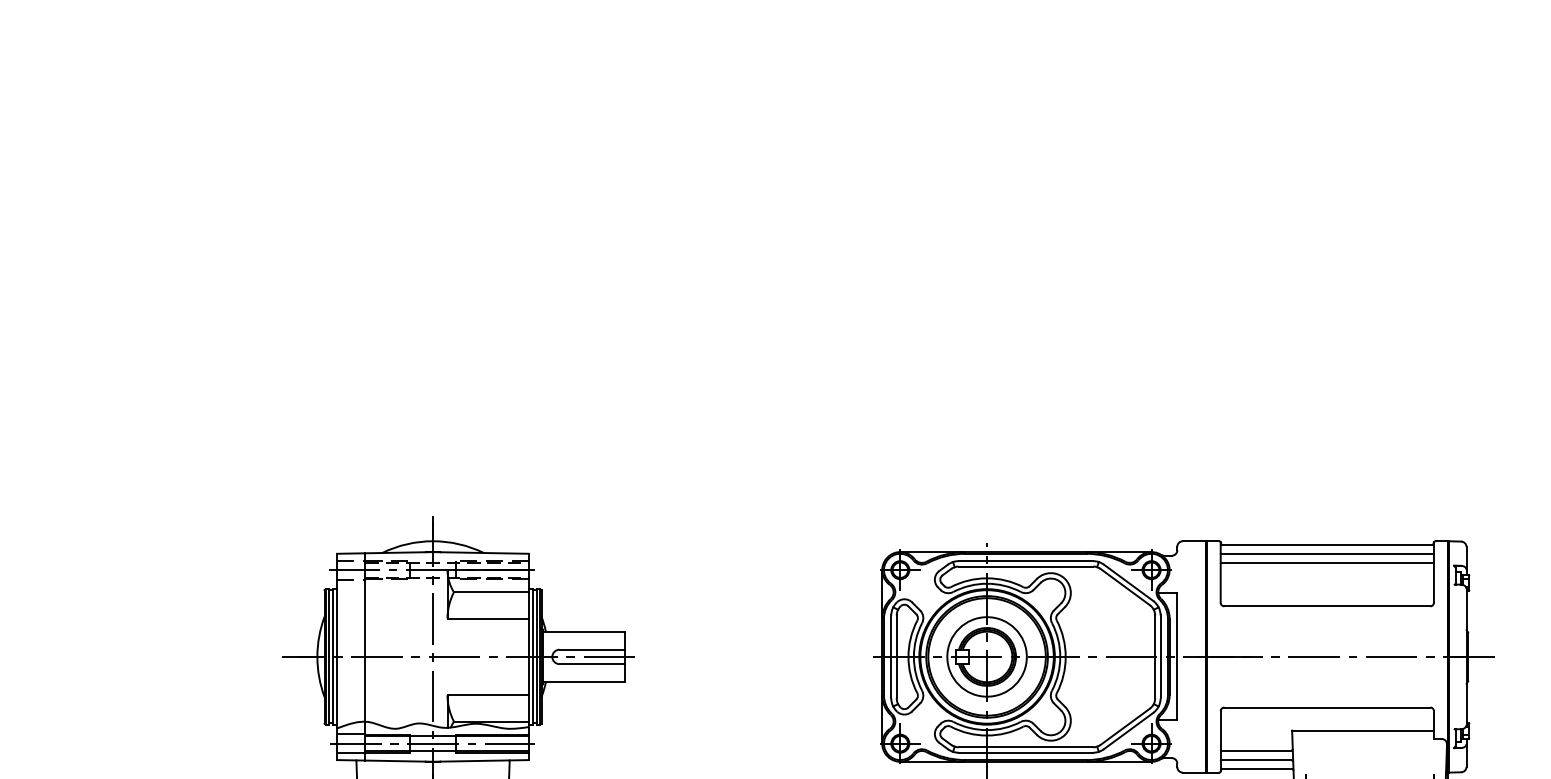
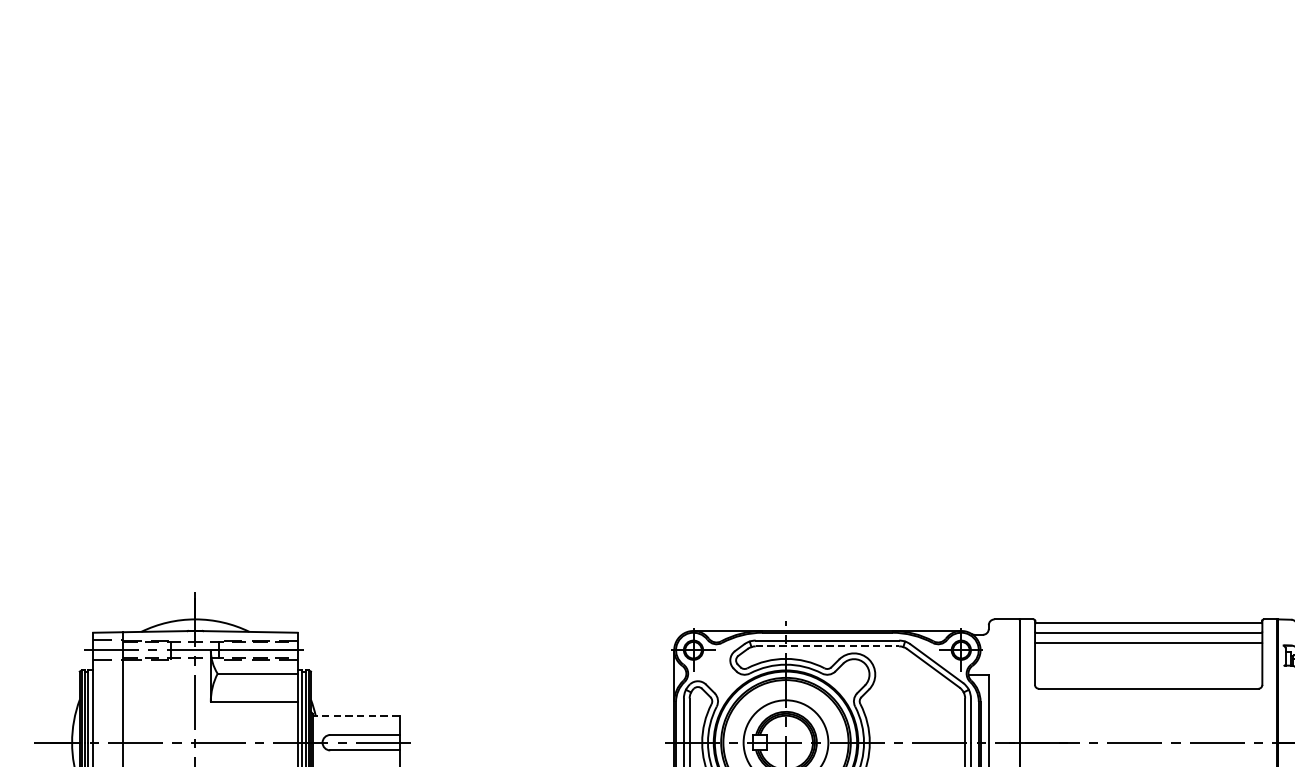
line: (1026, 566) -> (828, 646), solid -> dashed
line: (583, 631) -> (355, 715), solid -> dashed

